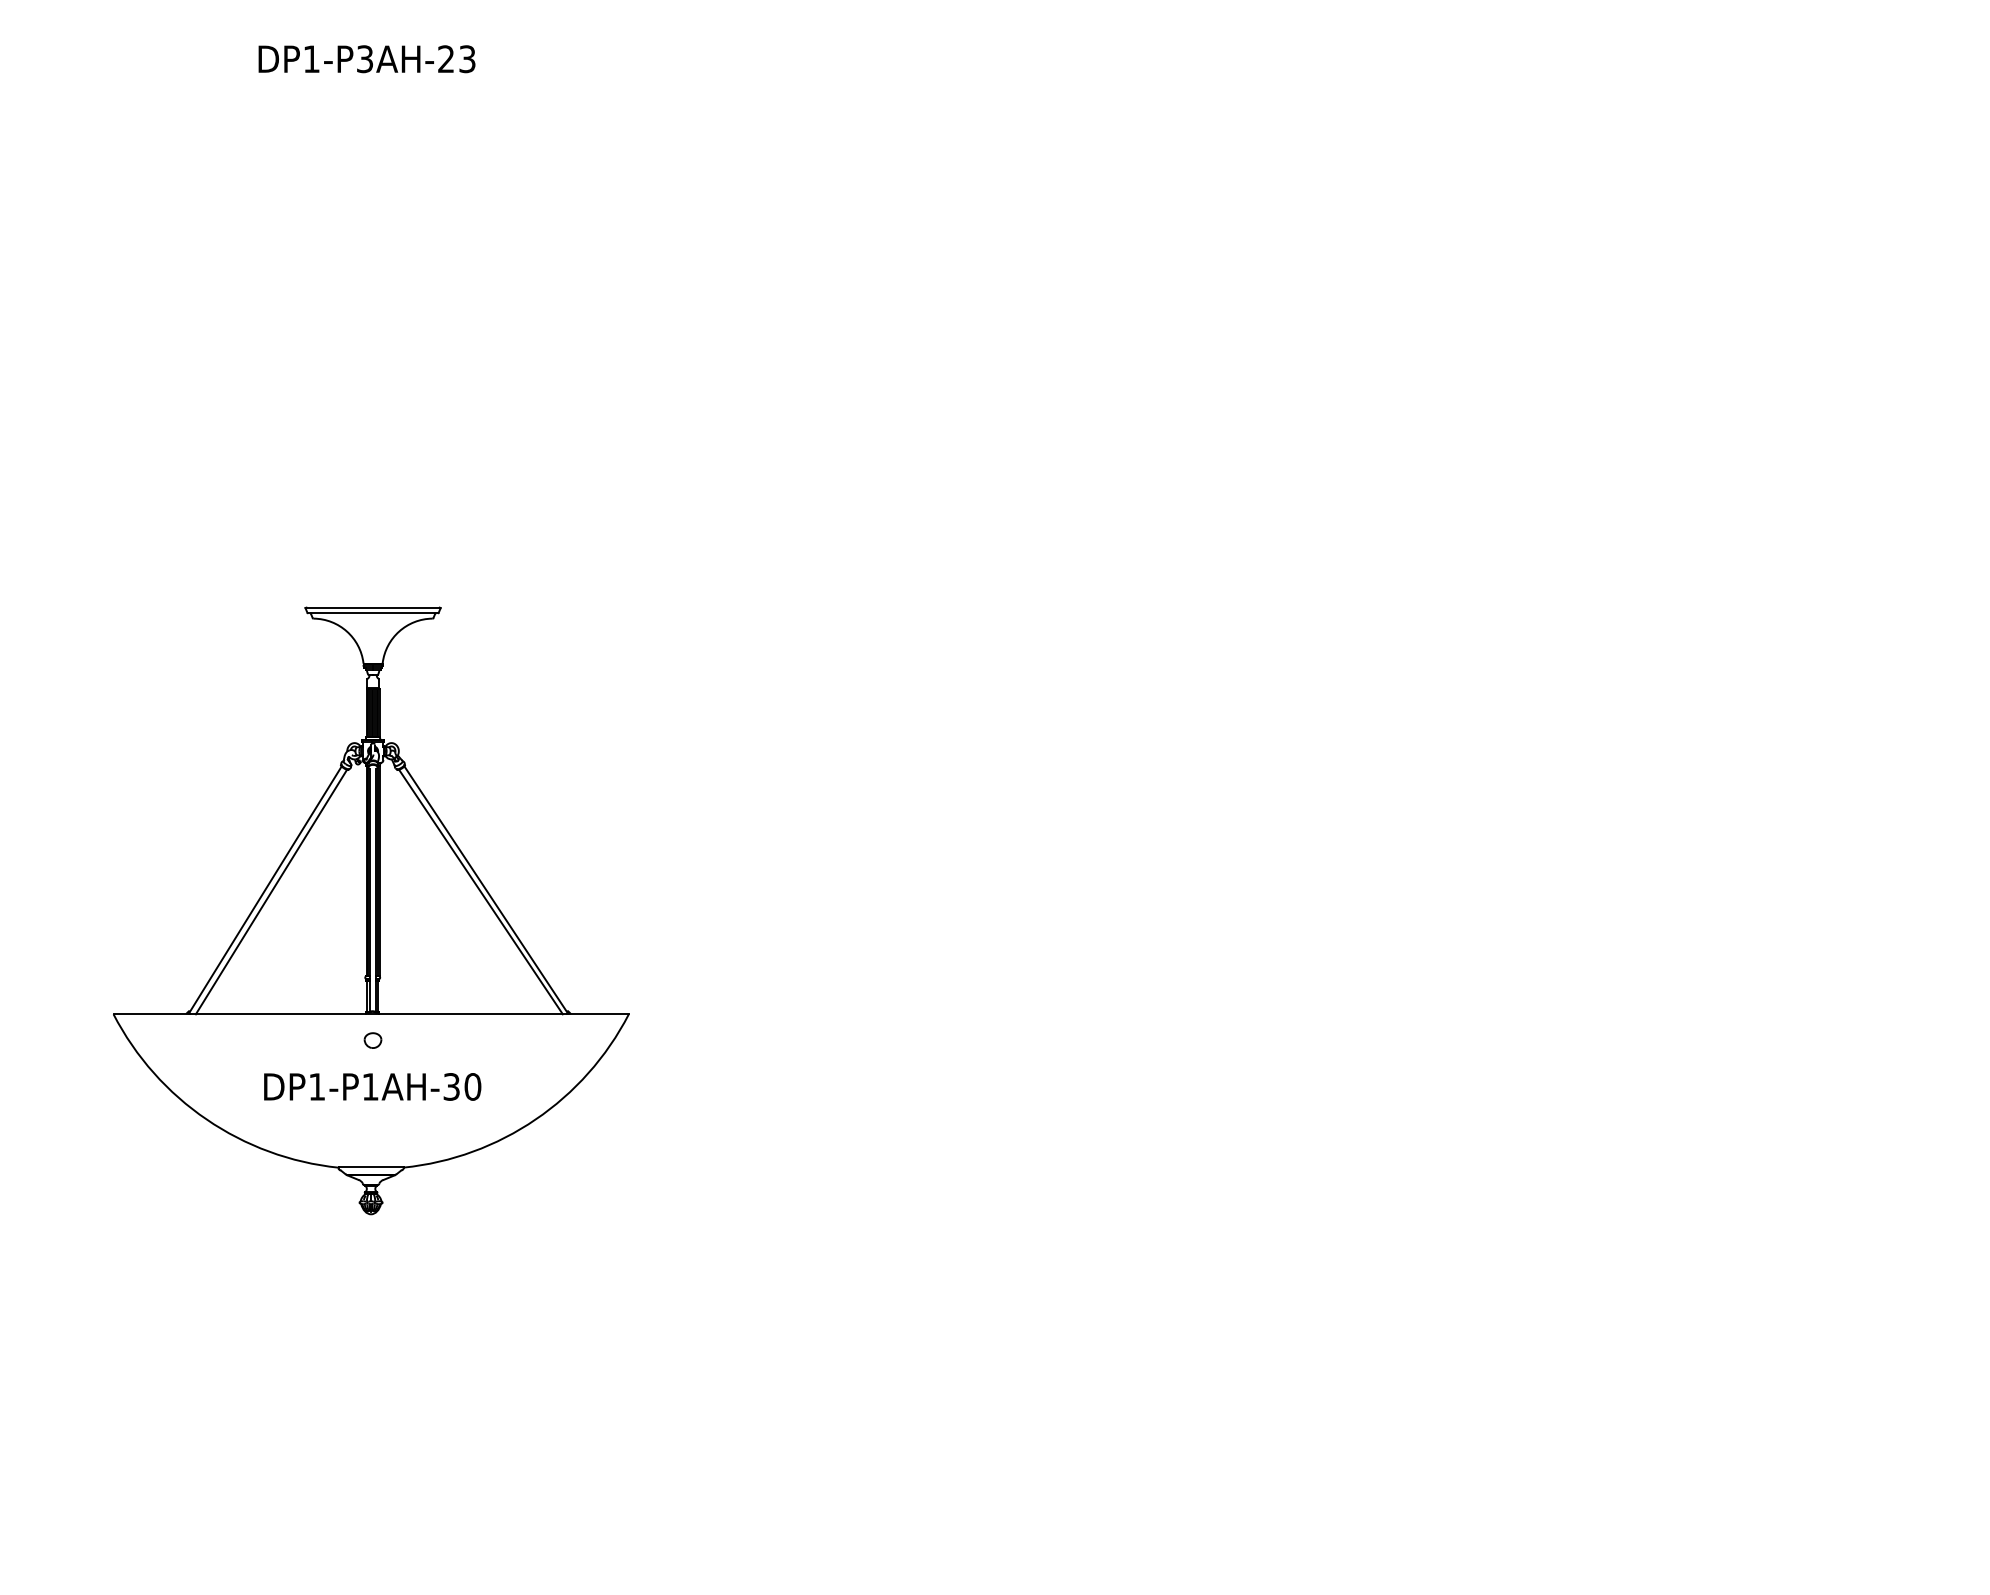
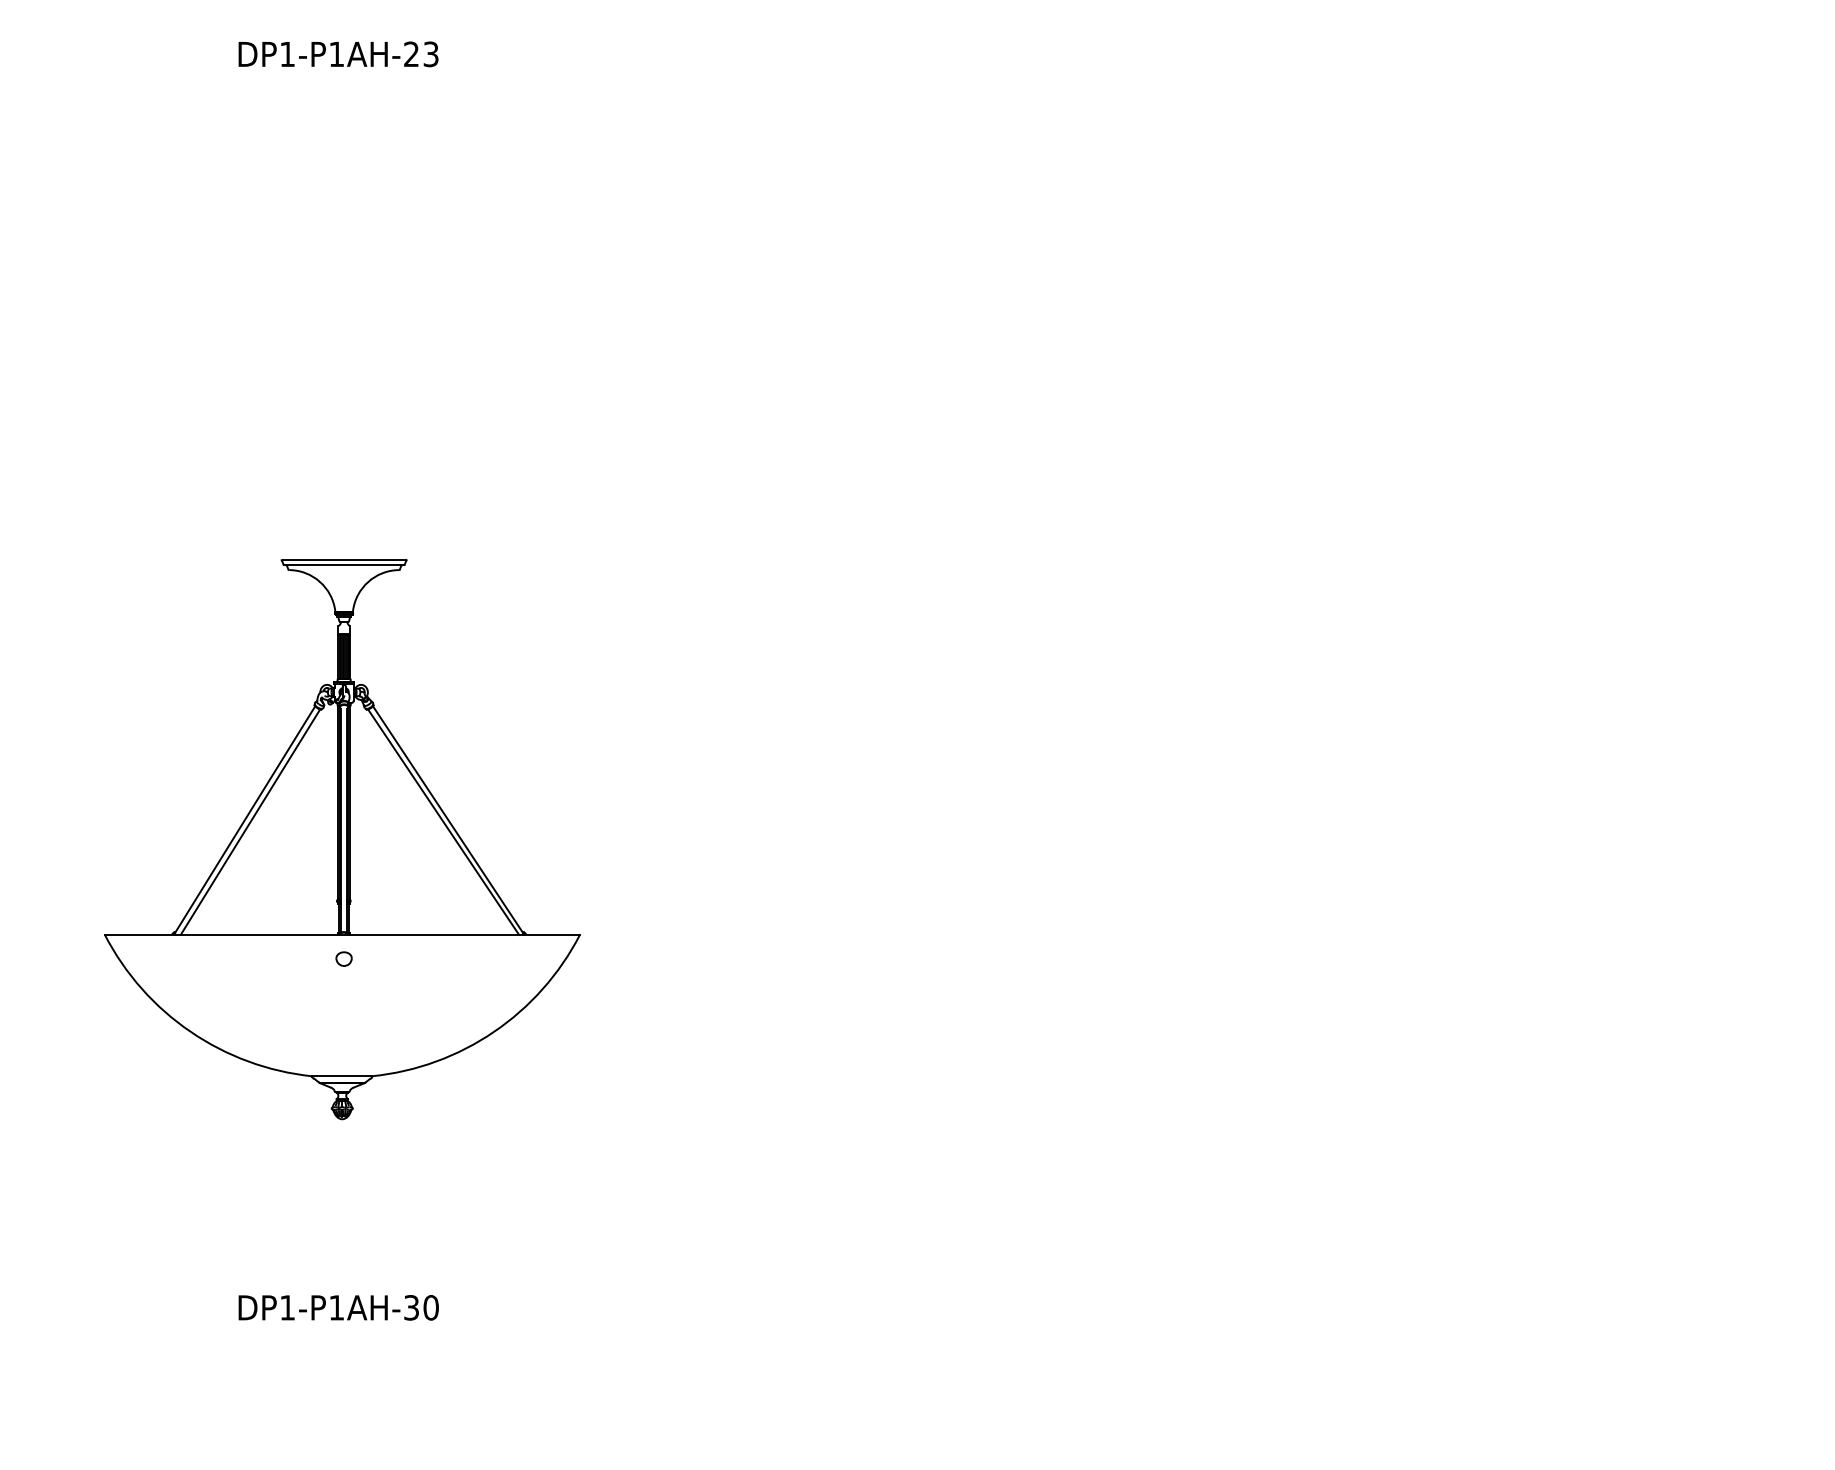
text: (364, 59) -> (336, 54), DP1-P3AH-23 -> DP1-P1AH-23
text: (372, 1086) -> (338, 1307), moved

